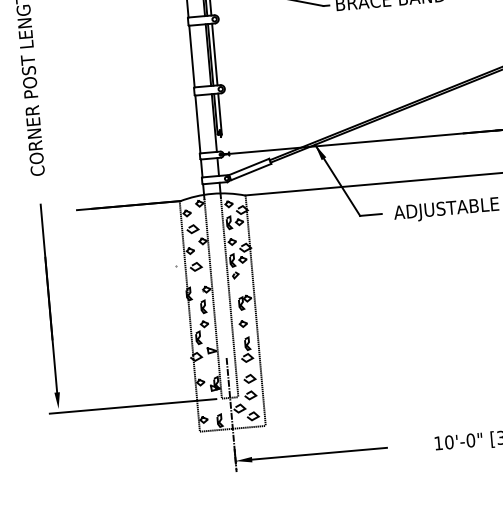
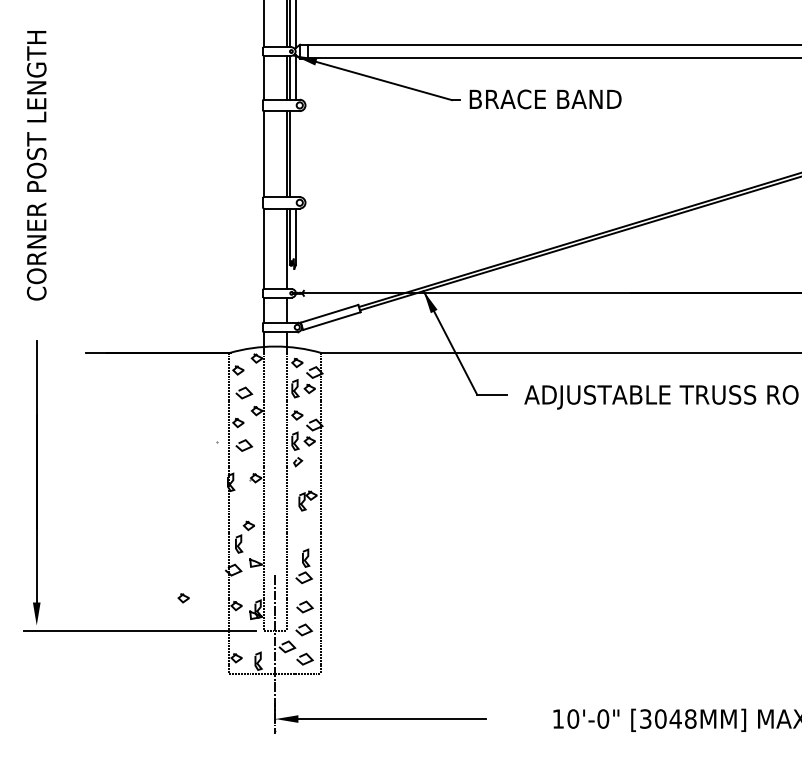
line: (214, 54) -> (295, 154), removed
curve: (203, 306) -> (249, 501), removed
line: (243, 322) -> (183, 596), moved

